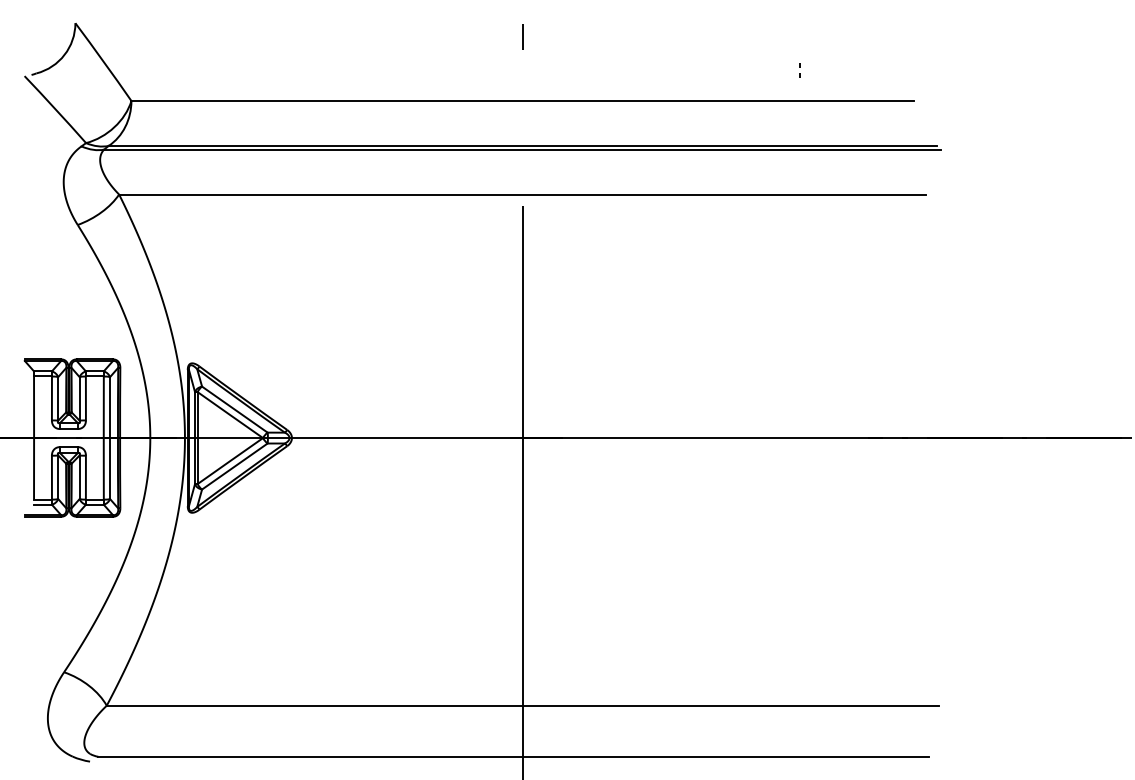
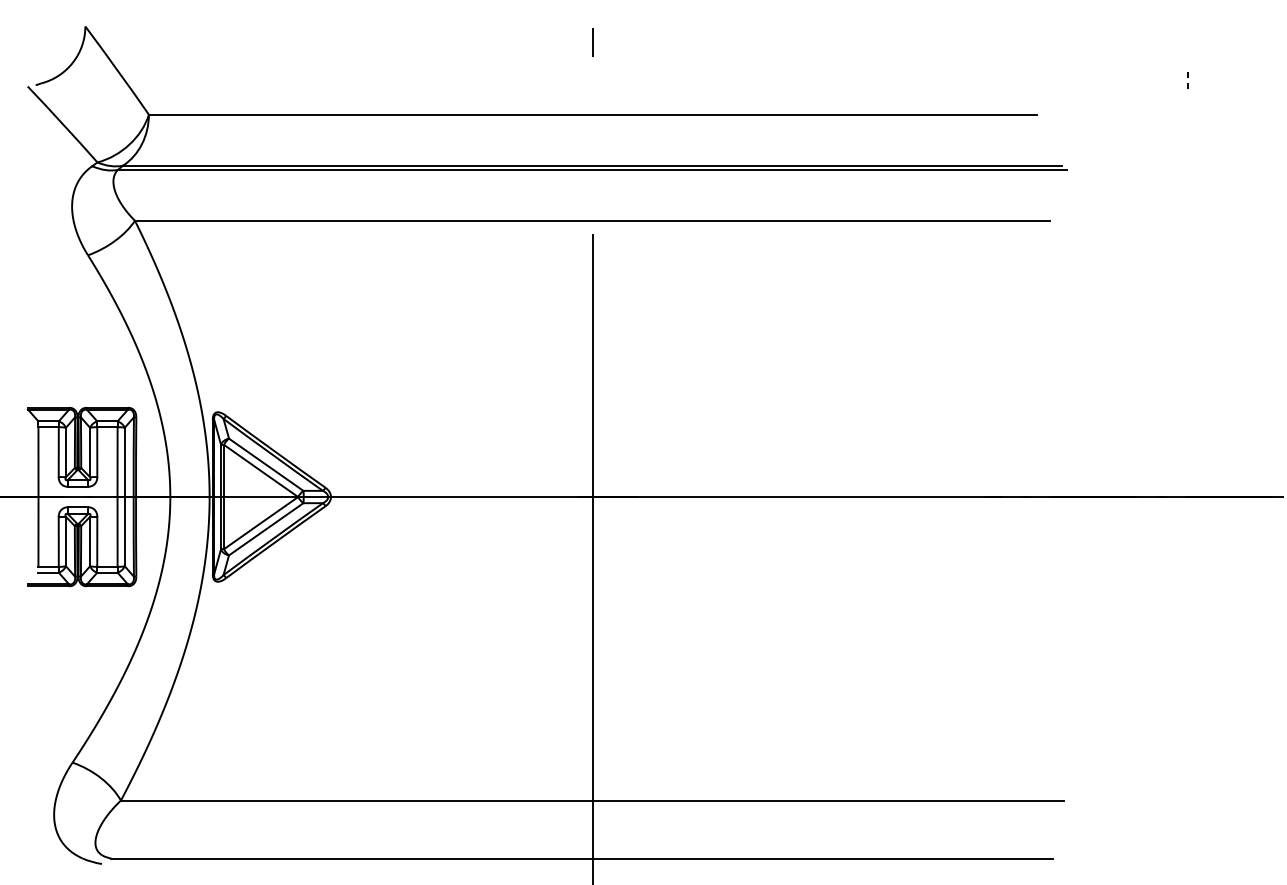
line: (799, 67) -> (1187, 76), moved

